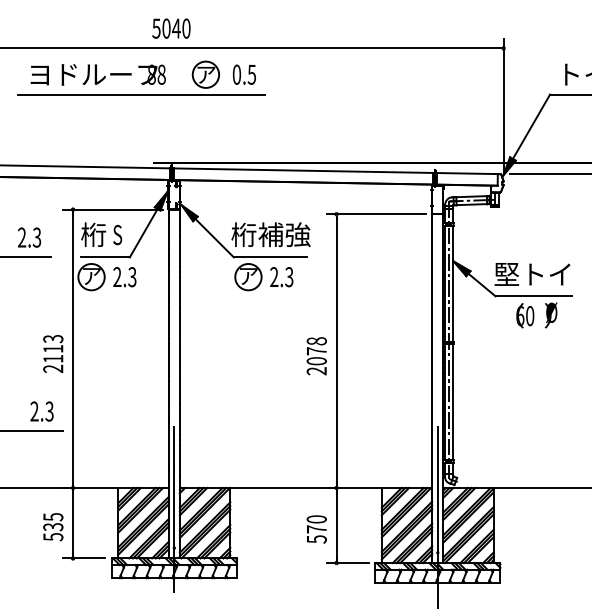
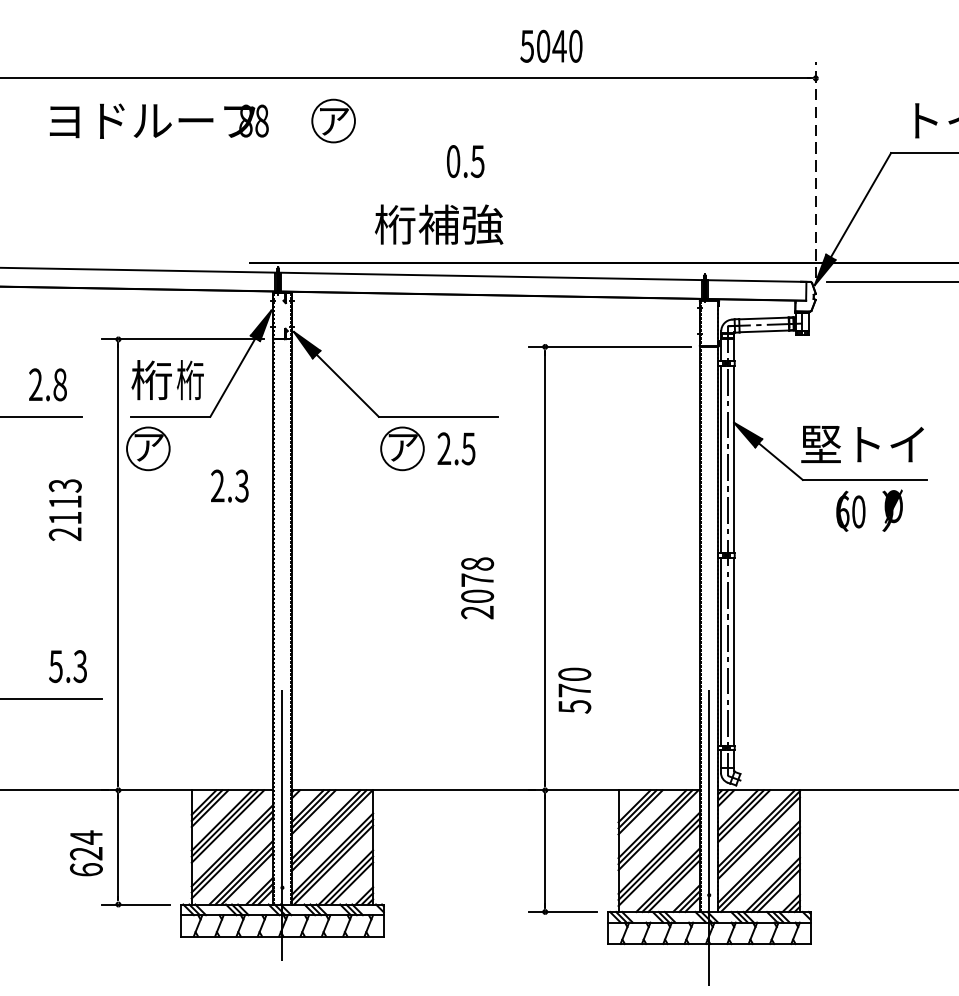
text: (171, 28) -> (551, 46), moved
text: (244, 74) -> (465, 161), moved
line: (140, 94) -> (227, 153), removed
line: (503, 105) -> (815, 170), solid -> dashed
text: (117, 234) -> (190, 379), S -> 桁
text: (270, 234) -> (438, 224), moved
text: (36, 237) -> (59, 384), 2.3 -> 2.8
text: (289, 276) -> (468, 447), 2.3 -> 2.5
text: (124, 277) -> (229, 486), moved
text: (53, 353) -> (65, 509), moved
text: (316, 356) -> (477, 588), moved
text: (34, 411) -> (55, 666), 2.3 -> 5.3
text: (53, 526) -> (86, 852), 535 -> 624
text: (316, 529) -> (574, 690), moved

